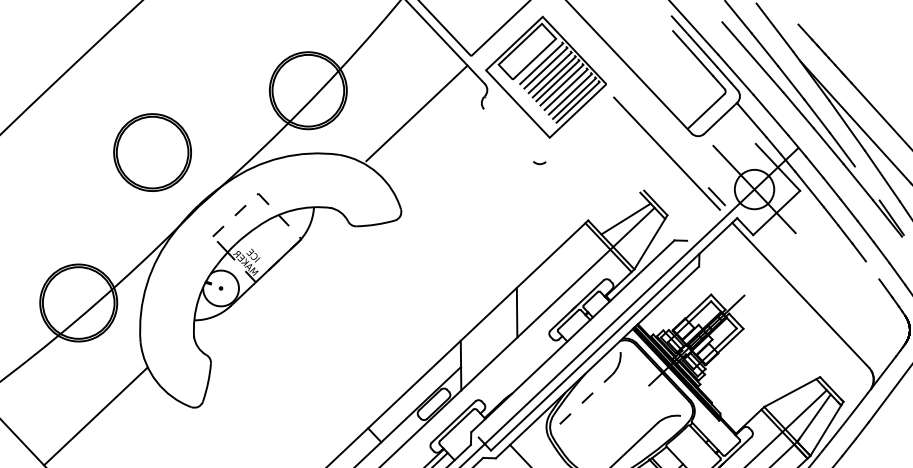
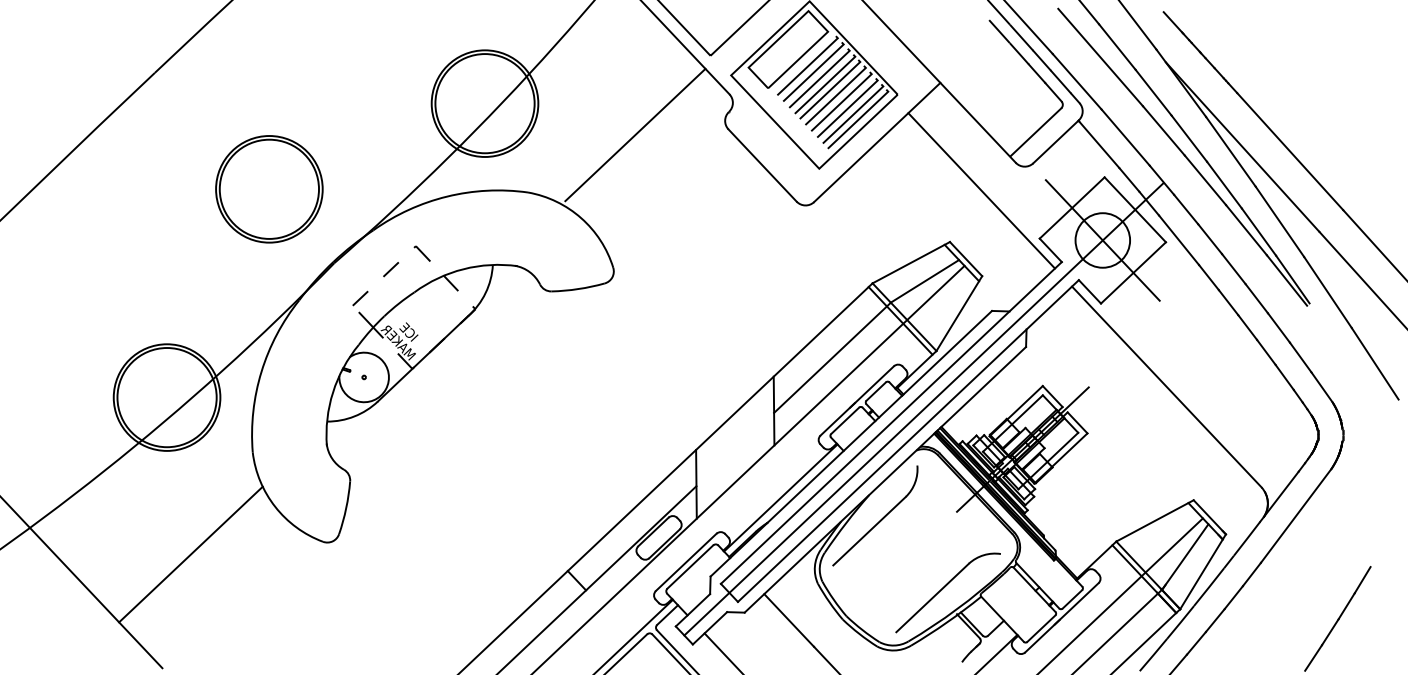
line: (591, 118) -> (877, 142), added
line: (508, 135) -> (762, 165), added
line: (731, 165) -> (1071, 207), added
line: (866, 183) -> (1258, 231), added
line: (615, 205) -> (910, 262), added
line: (872, 269) -> (1266, 351), added
line: (559, 274) -> (832, 357), added
line: (601, 321) -> (890, 422), added
line: (521, 375) -> (780, 497), added
line: (586, 399) -> (869, 531), dashed -> solid

